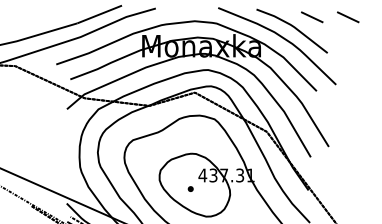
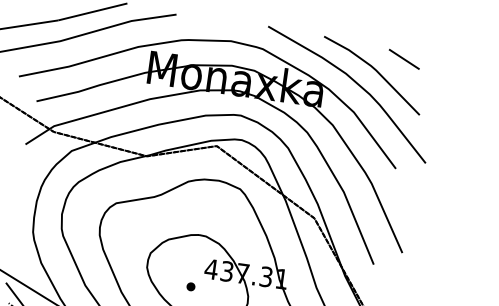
line: (348, 17) -> (457, 67), removed

